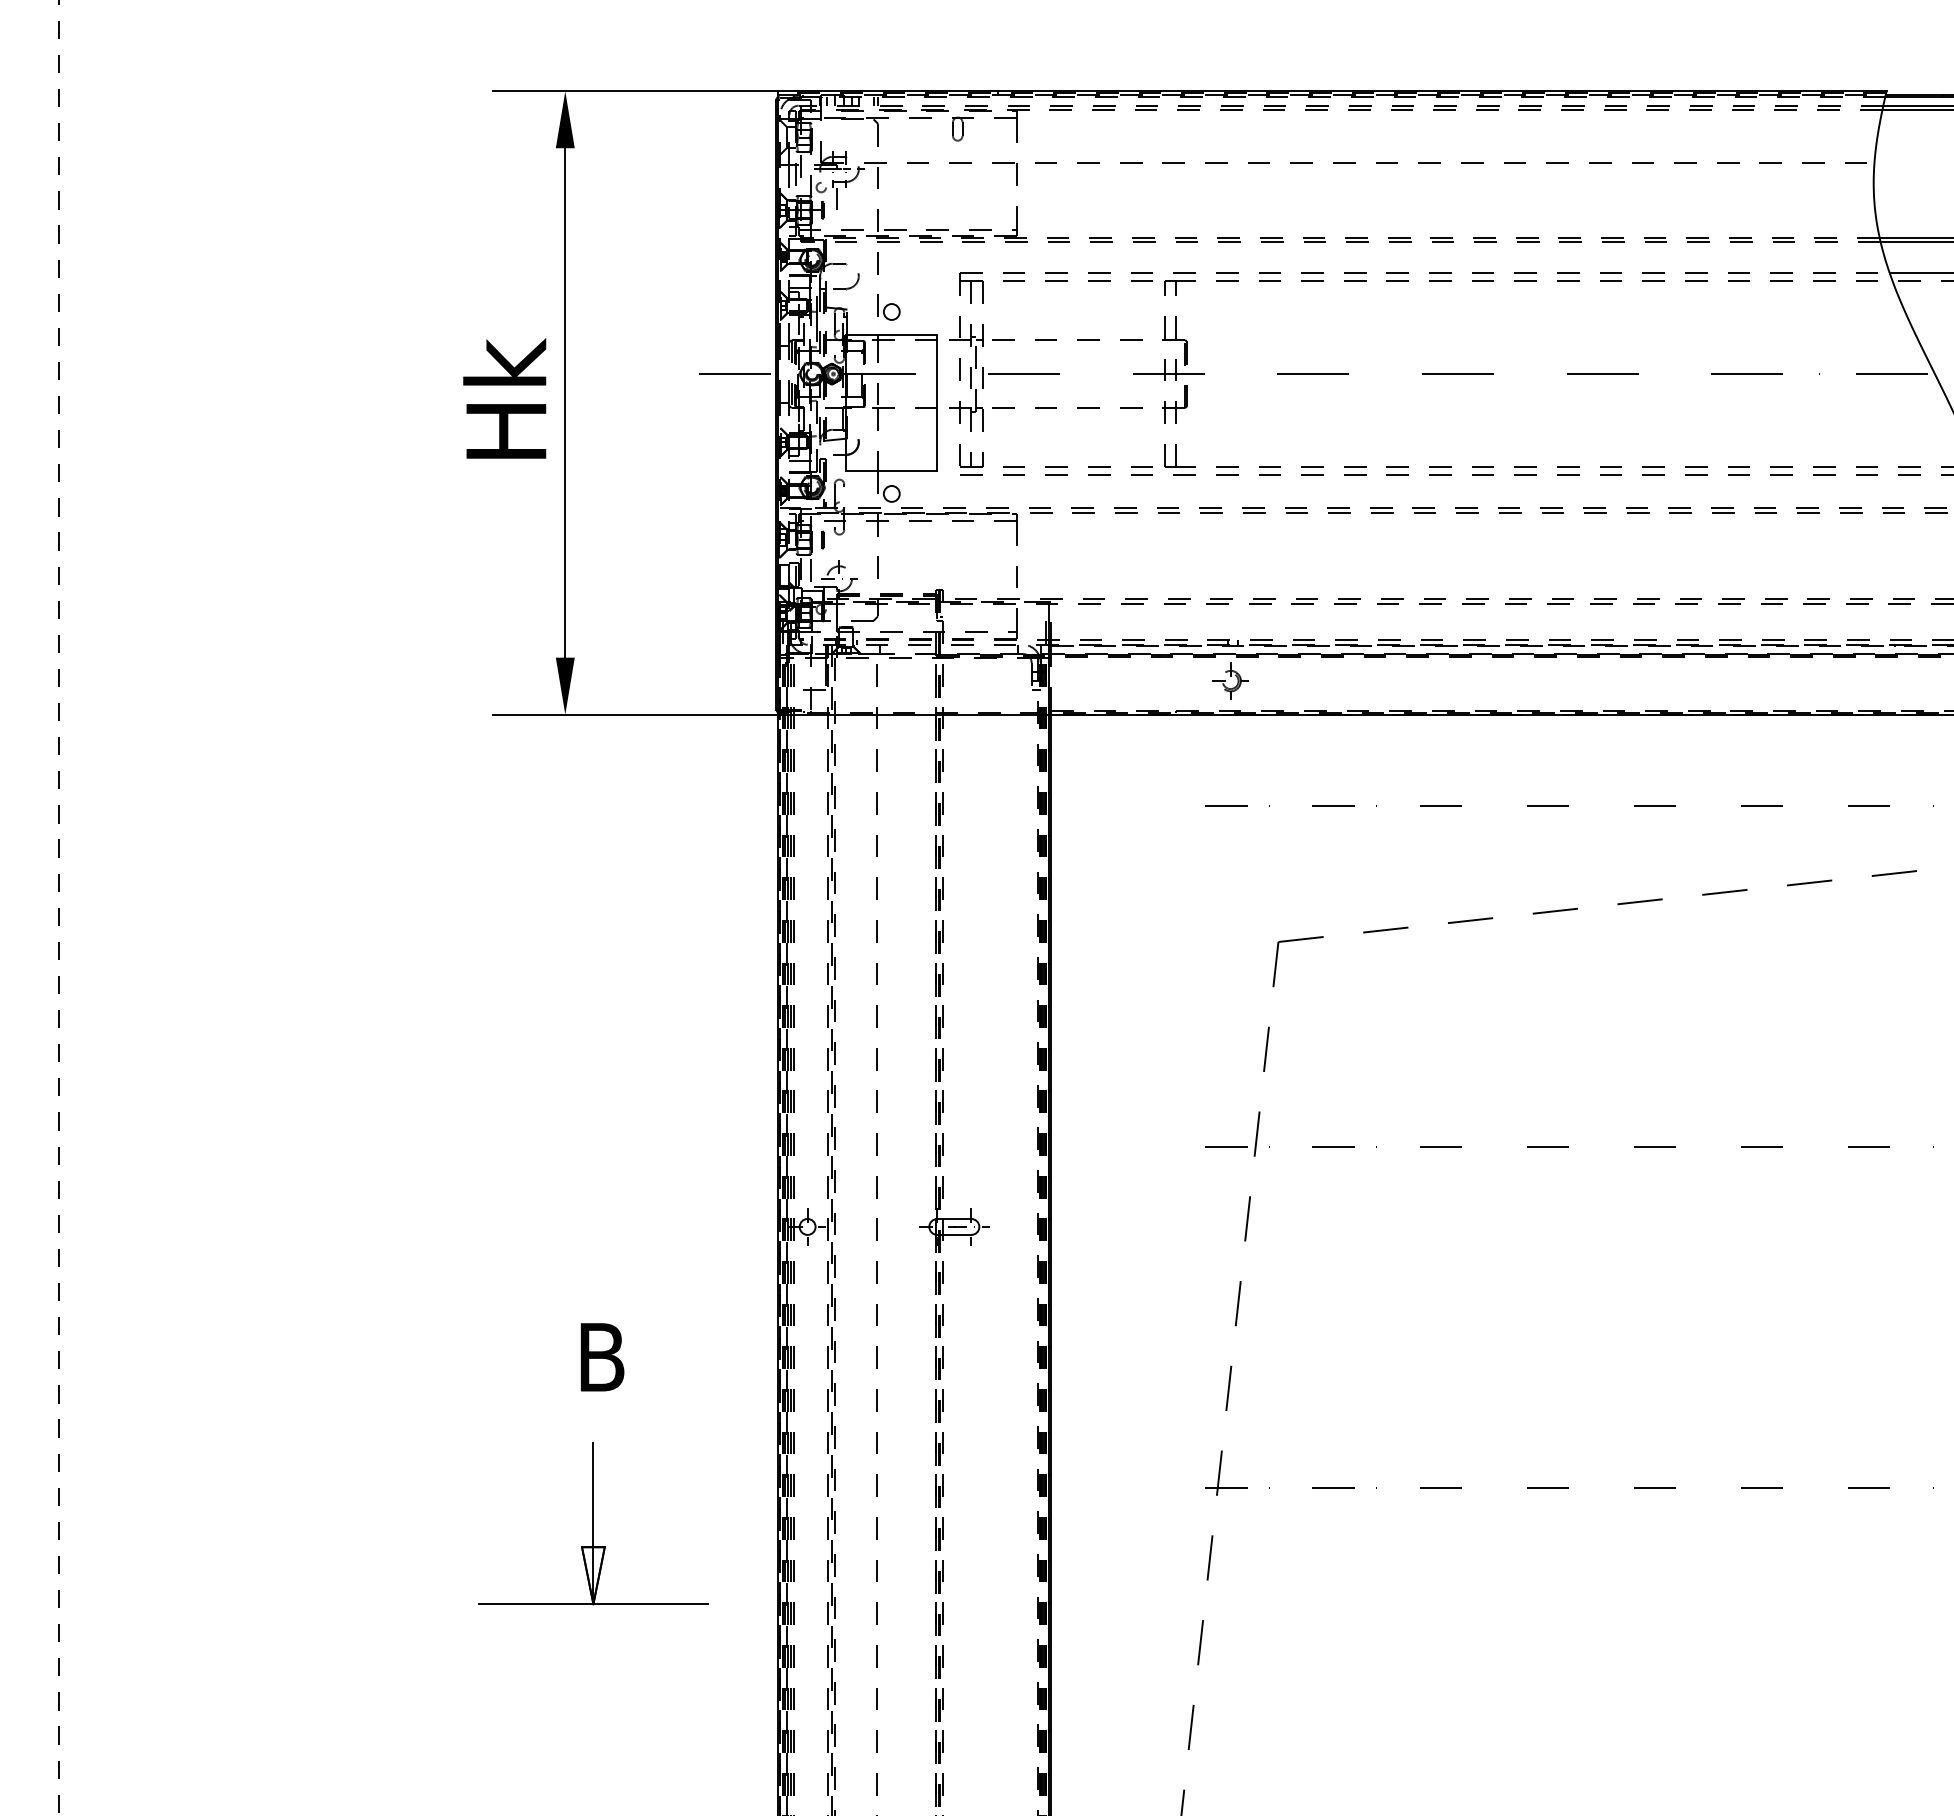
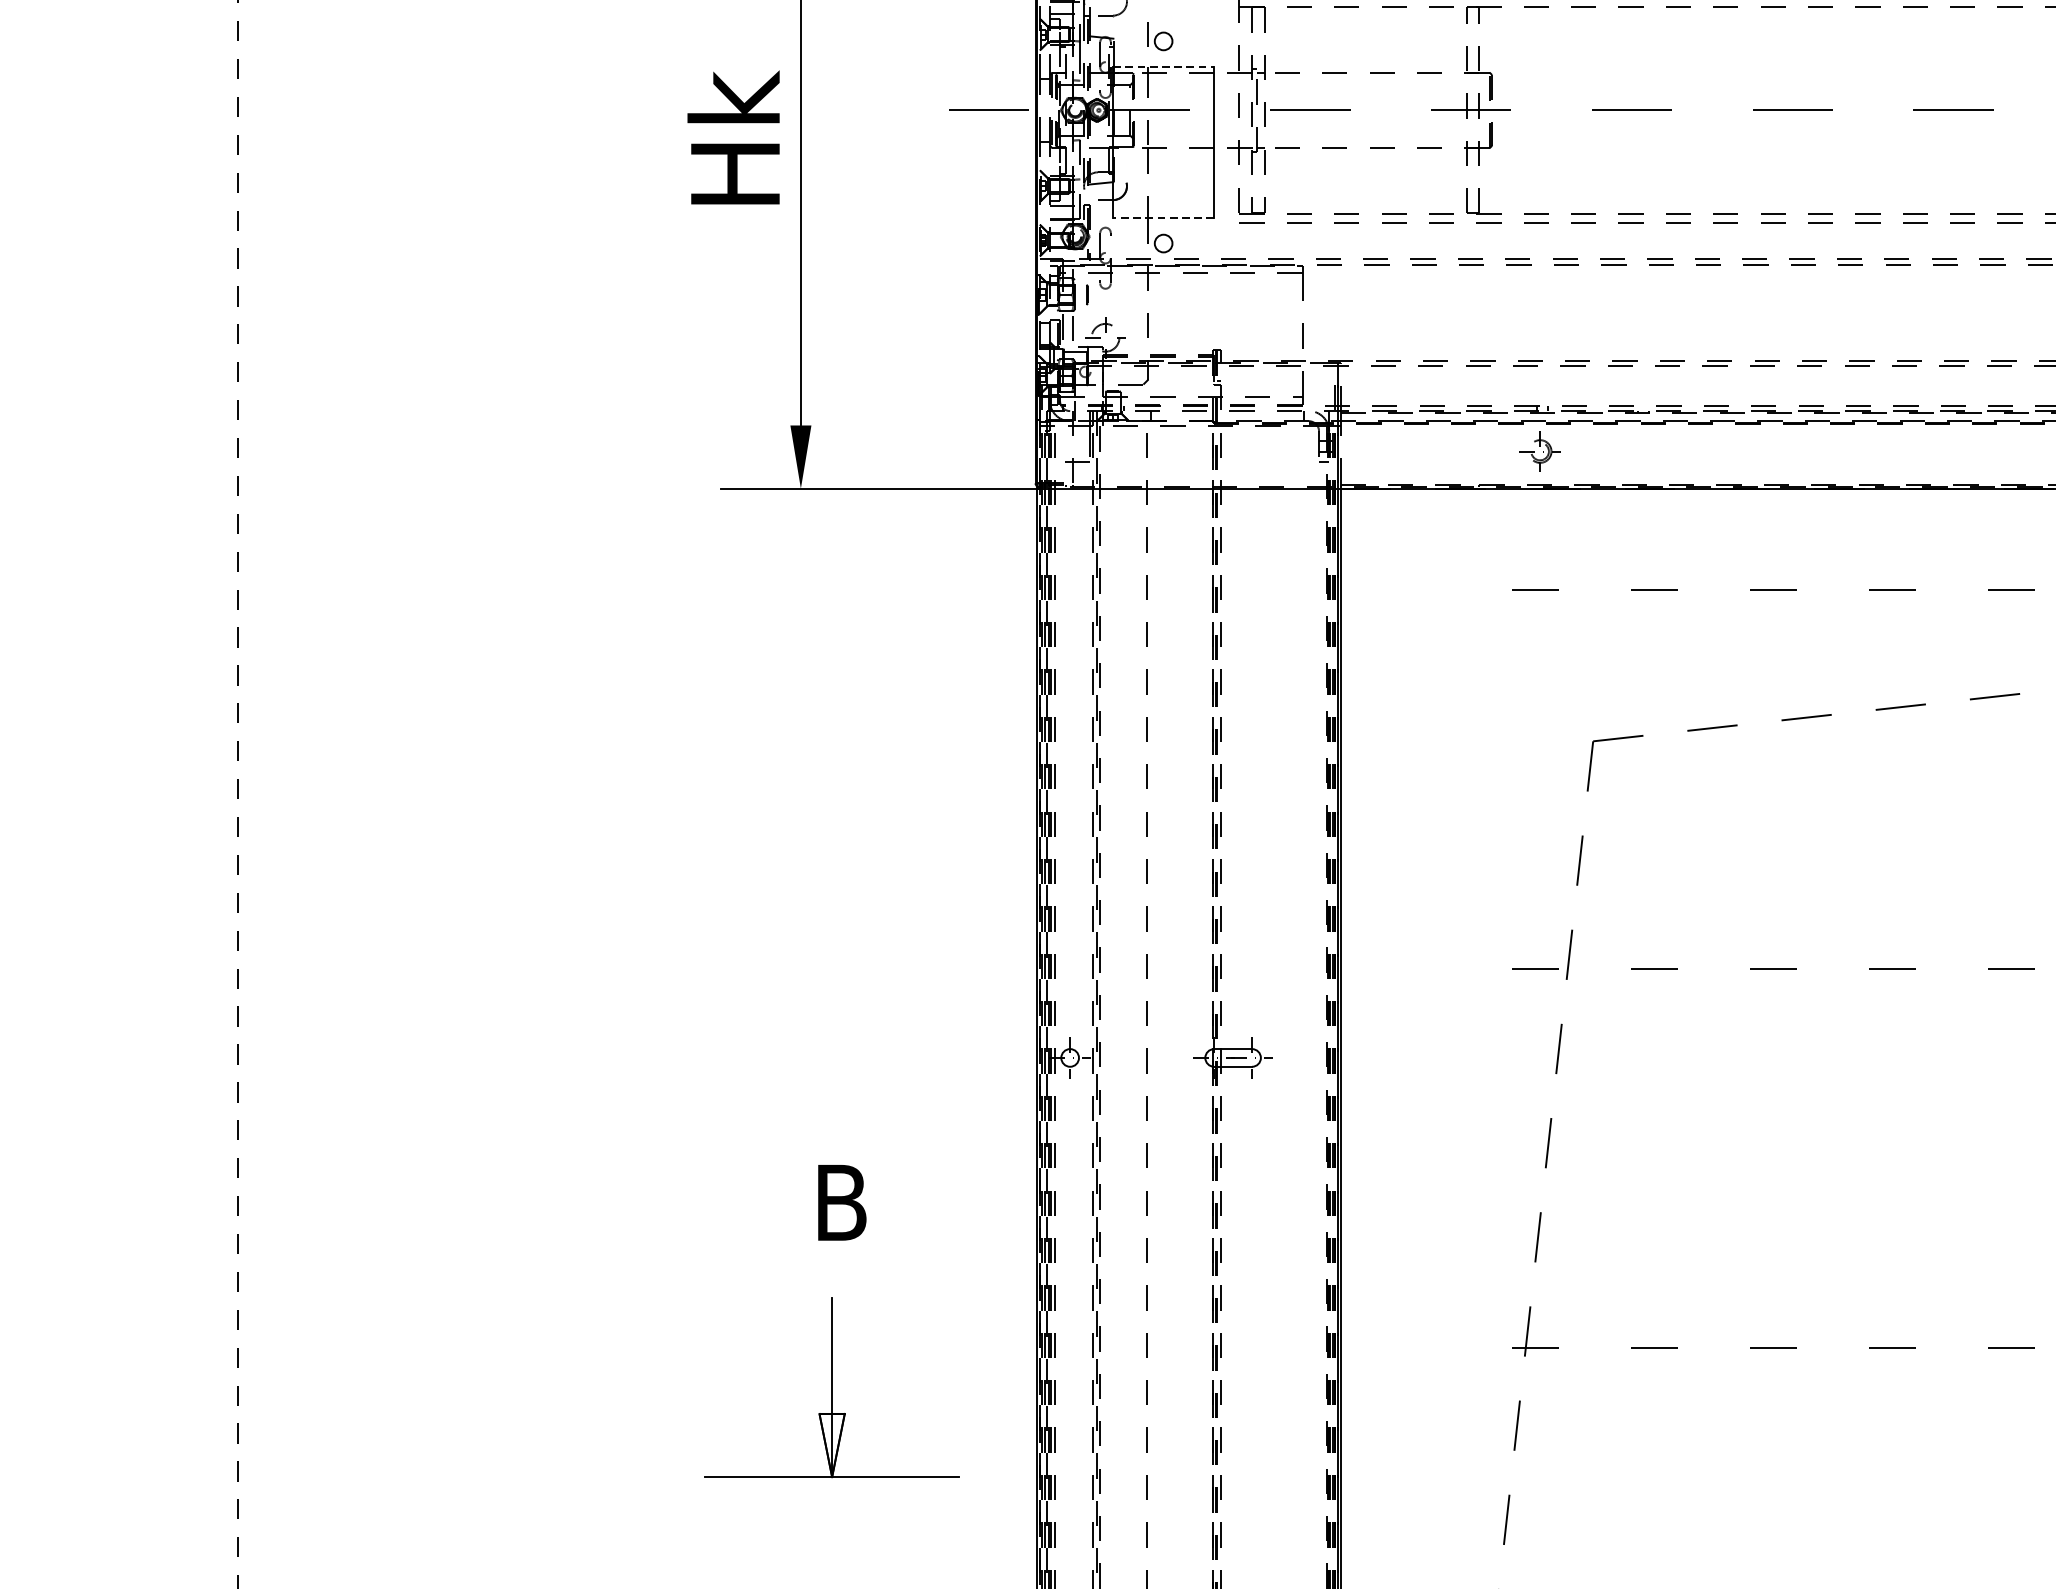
line: (892, 334) -> (1164, 66), solid -> dashed
line: (891, 471) -> (1163, 218), solid -> dashed

